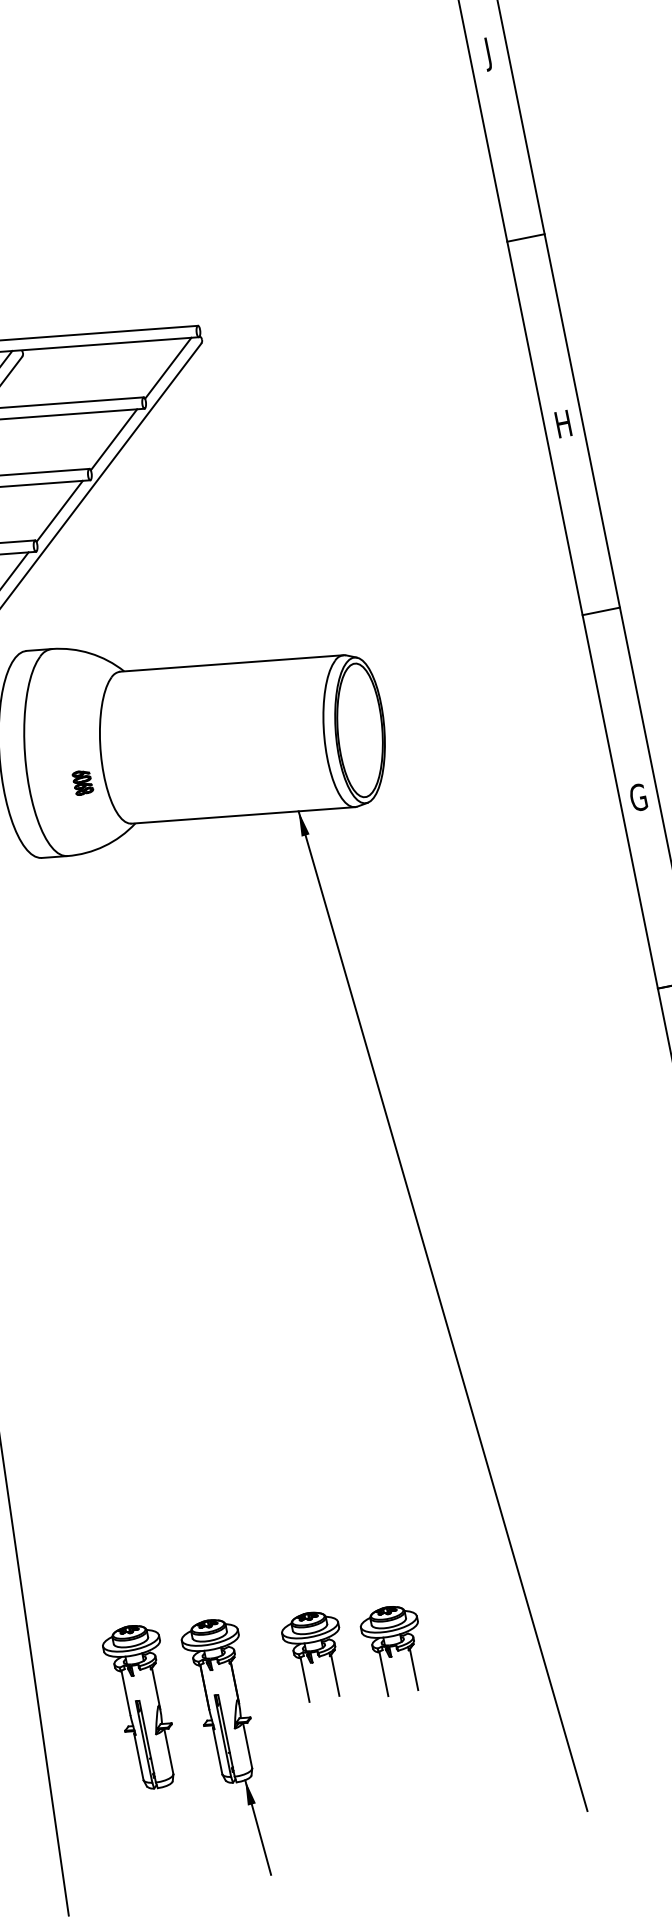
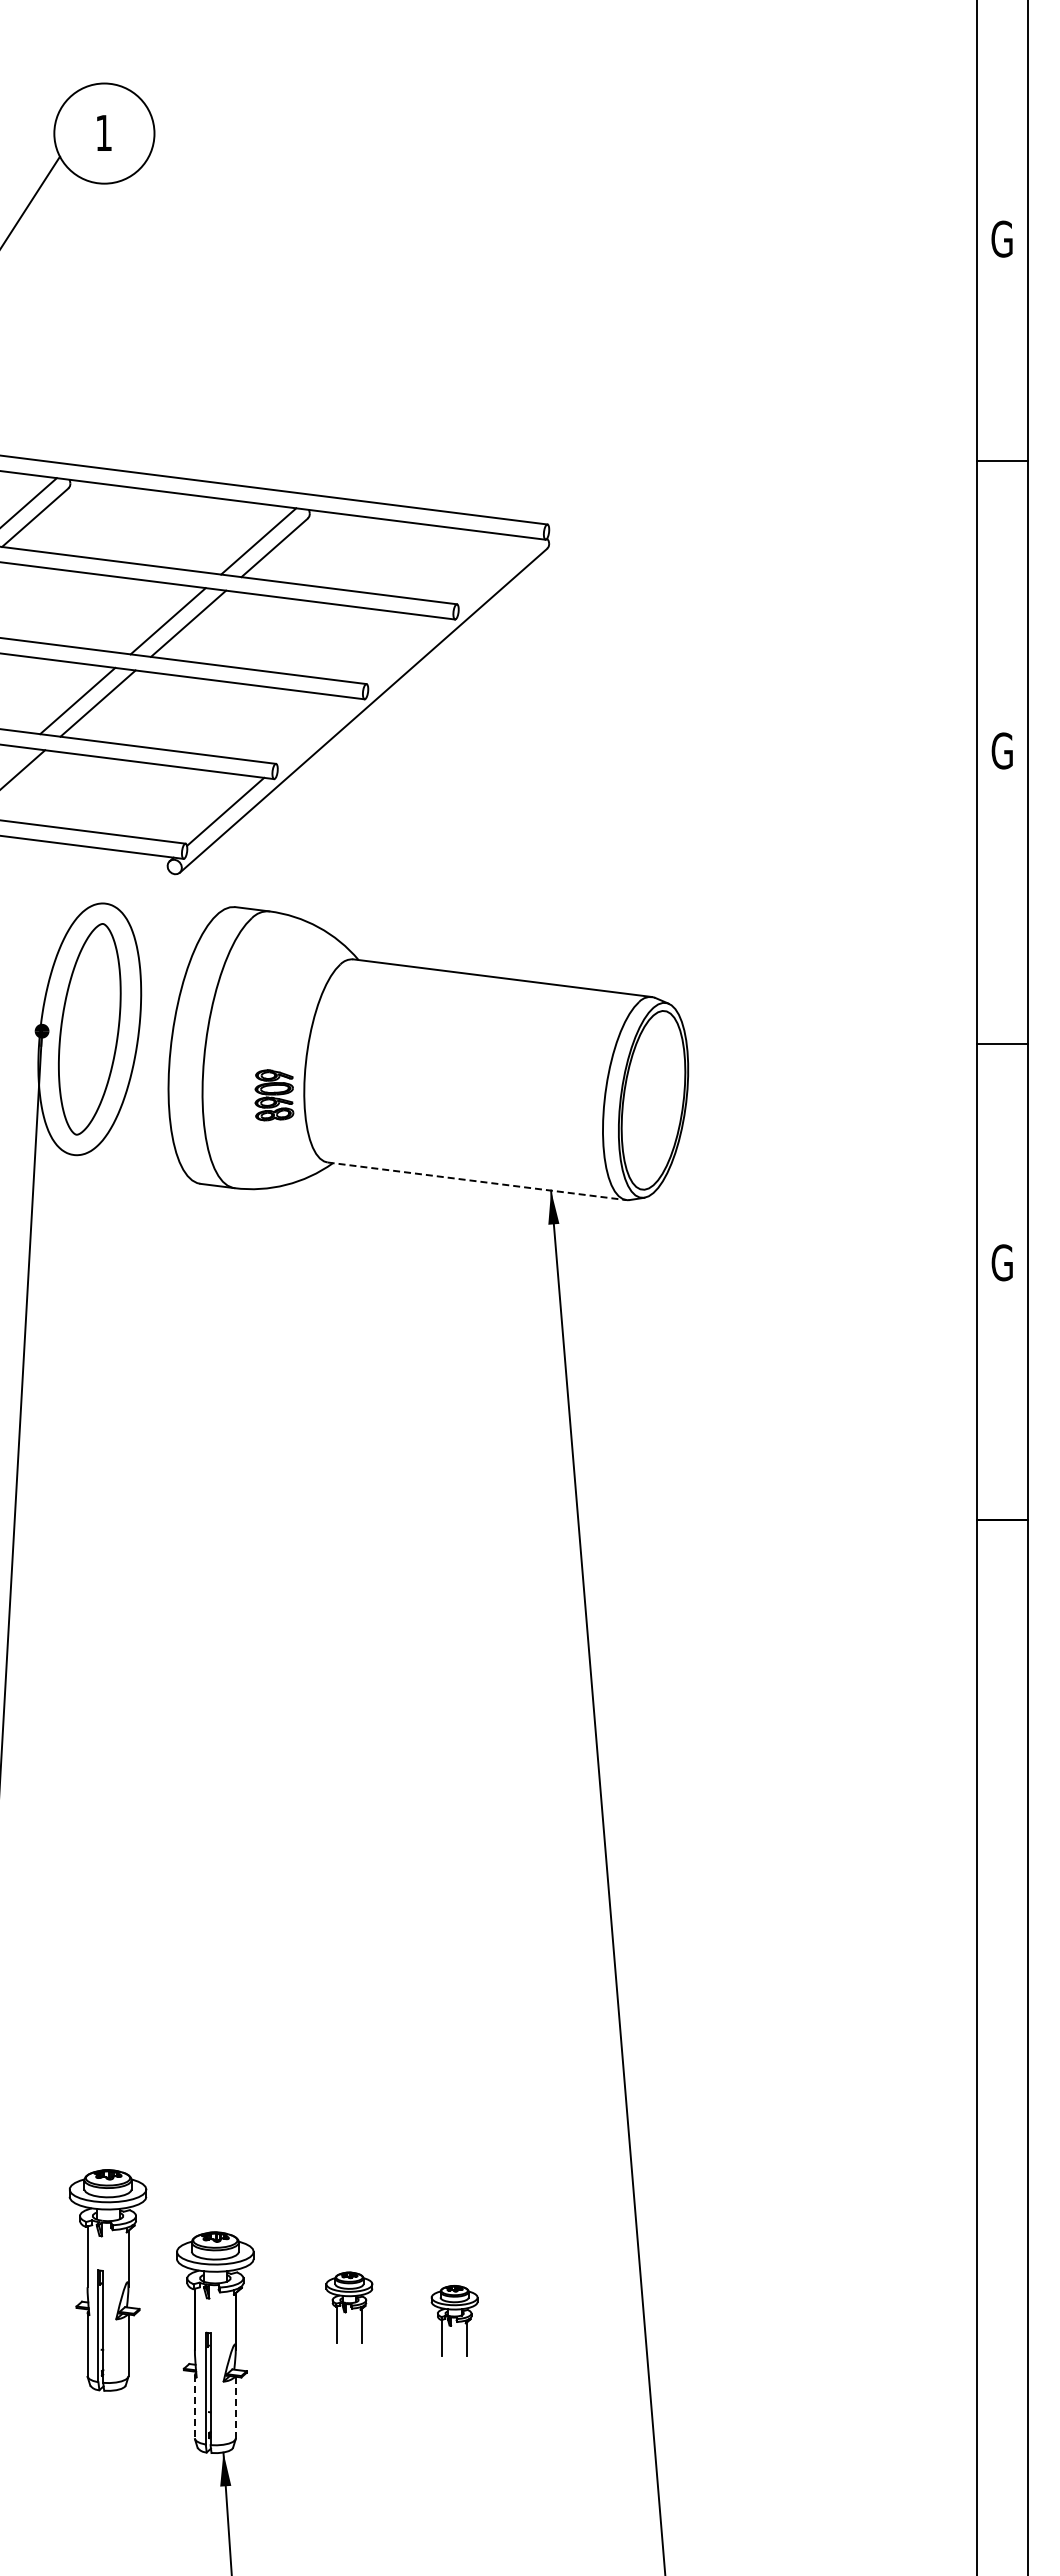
text: (487, 54) -> (1001, 243), J -> G
line: (525, 237) -> (1002, 460), moved
line: (167, 368) -> (496, 572), removed
text: (562, 423) -> (1001, 750), H -> G
line: (113, 439) -> (406, 652), removed
line: (59, 511) -> (315, 732), removed
line: (601, 611) -> (1002, 1043), moved
part: (82, 782) -> (274, 1095), size x1.6
line: (243, 815) -> (477, 1181), solid -> dashed
part: (394, 1649) -> (454, 2320), size x0.6
part: (315, 1655) -> (349, 2307), size x0.6
part: (143, 1707) -> (107, 2280), moved
line: (247, 1745) -> (235, 2407), solid -> dashed
line: (217, 1750) -> (194, 2406), solid -> dashed

